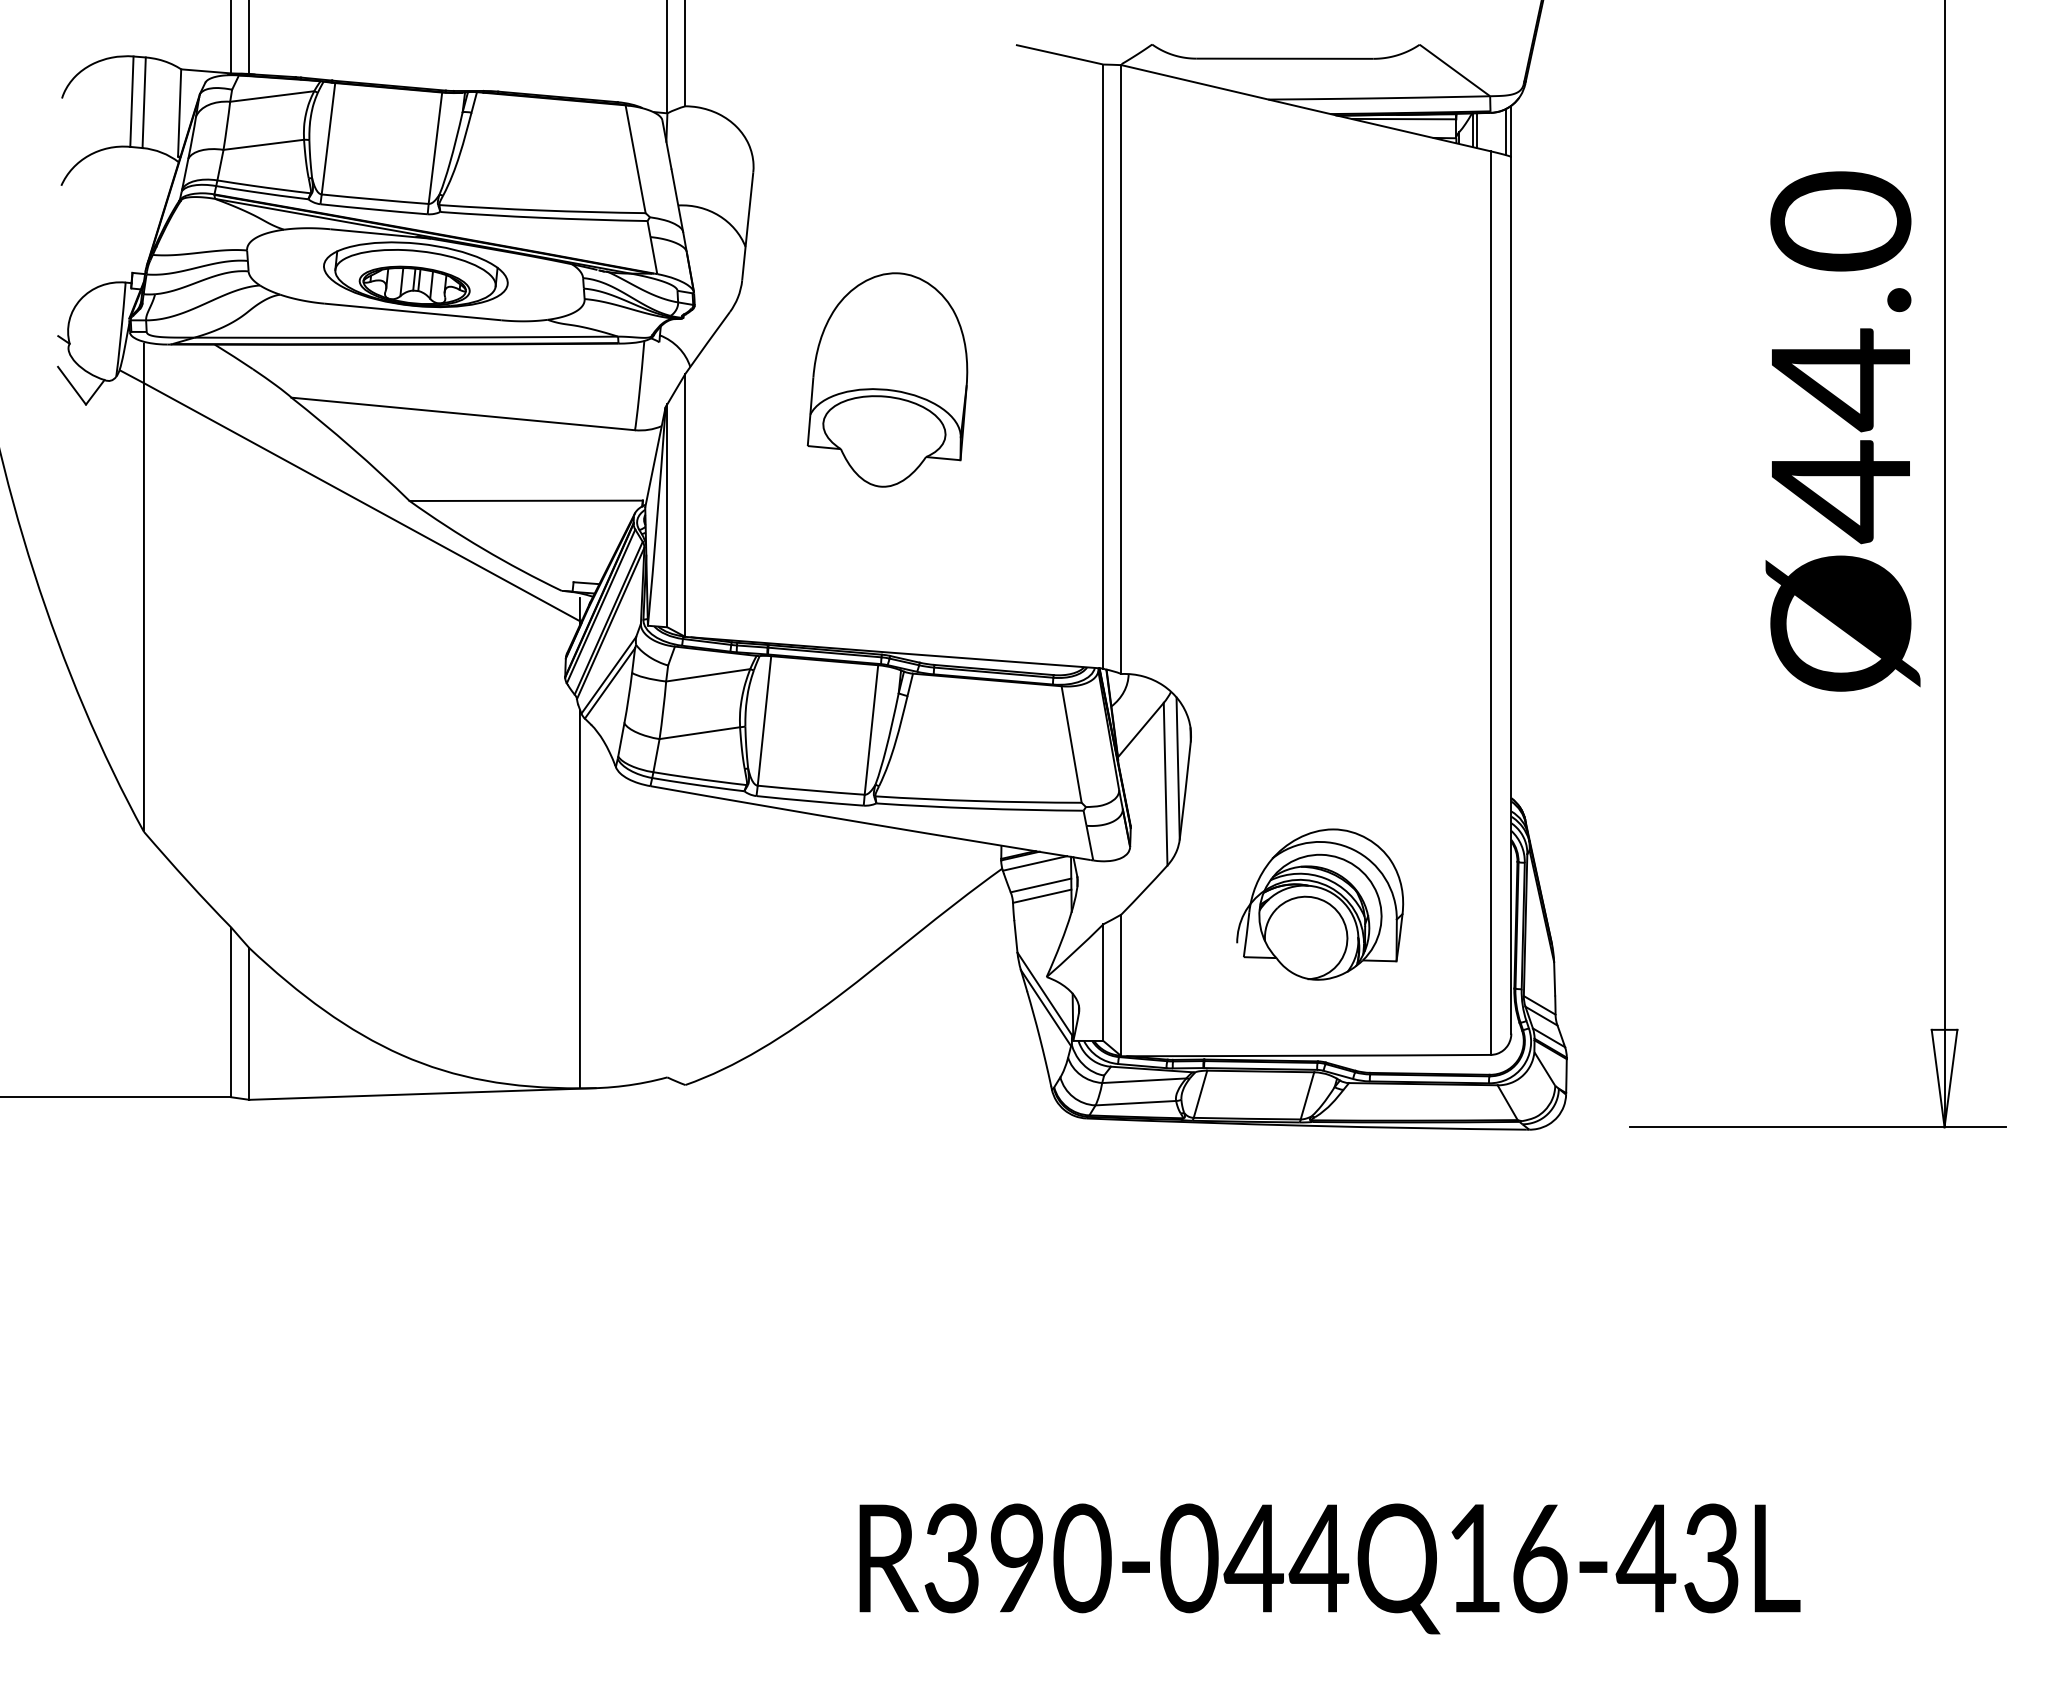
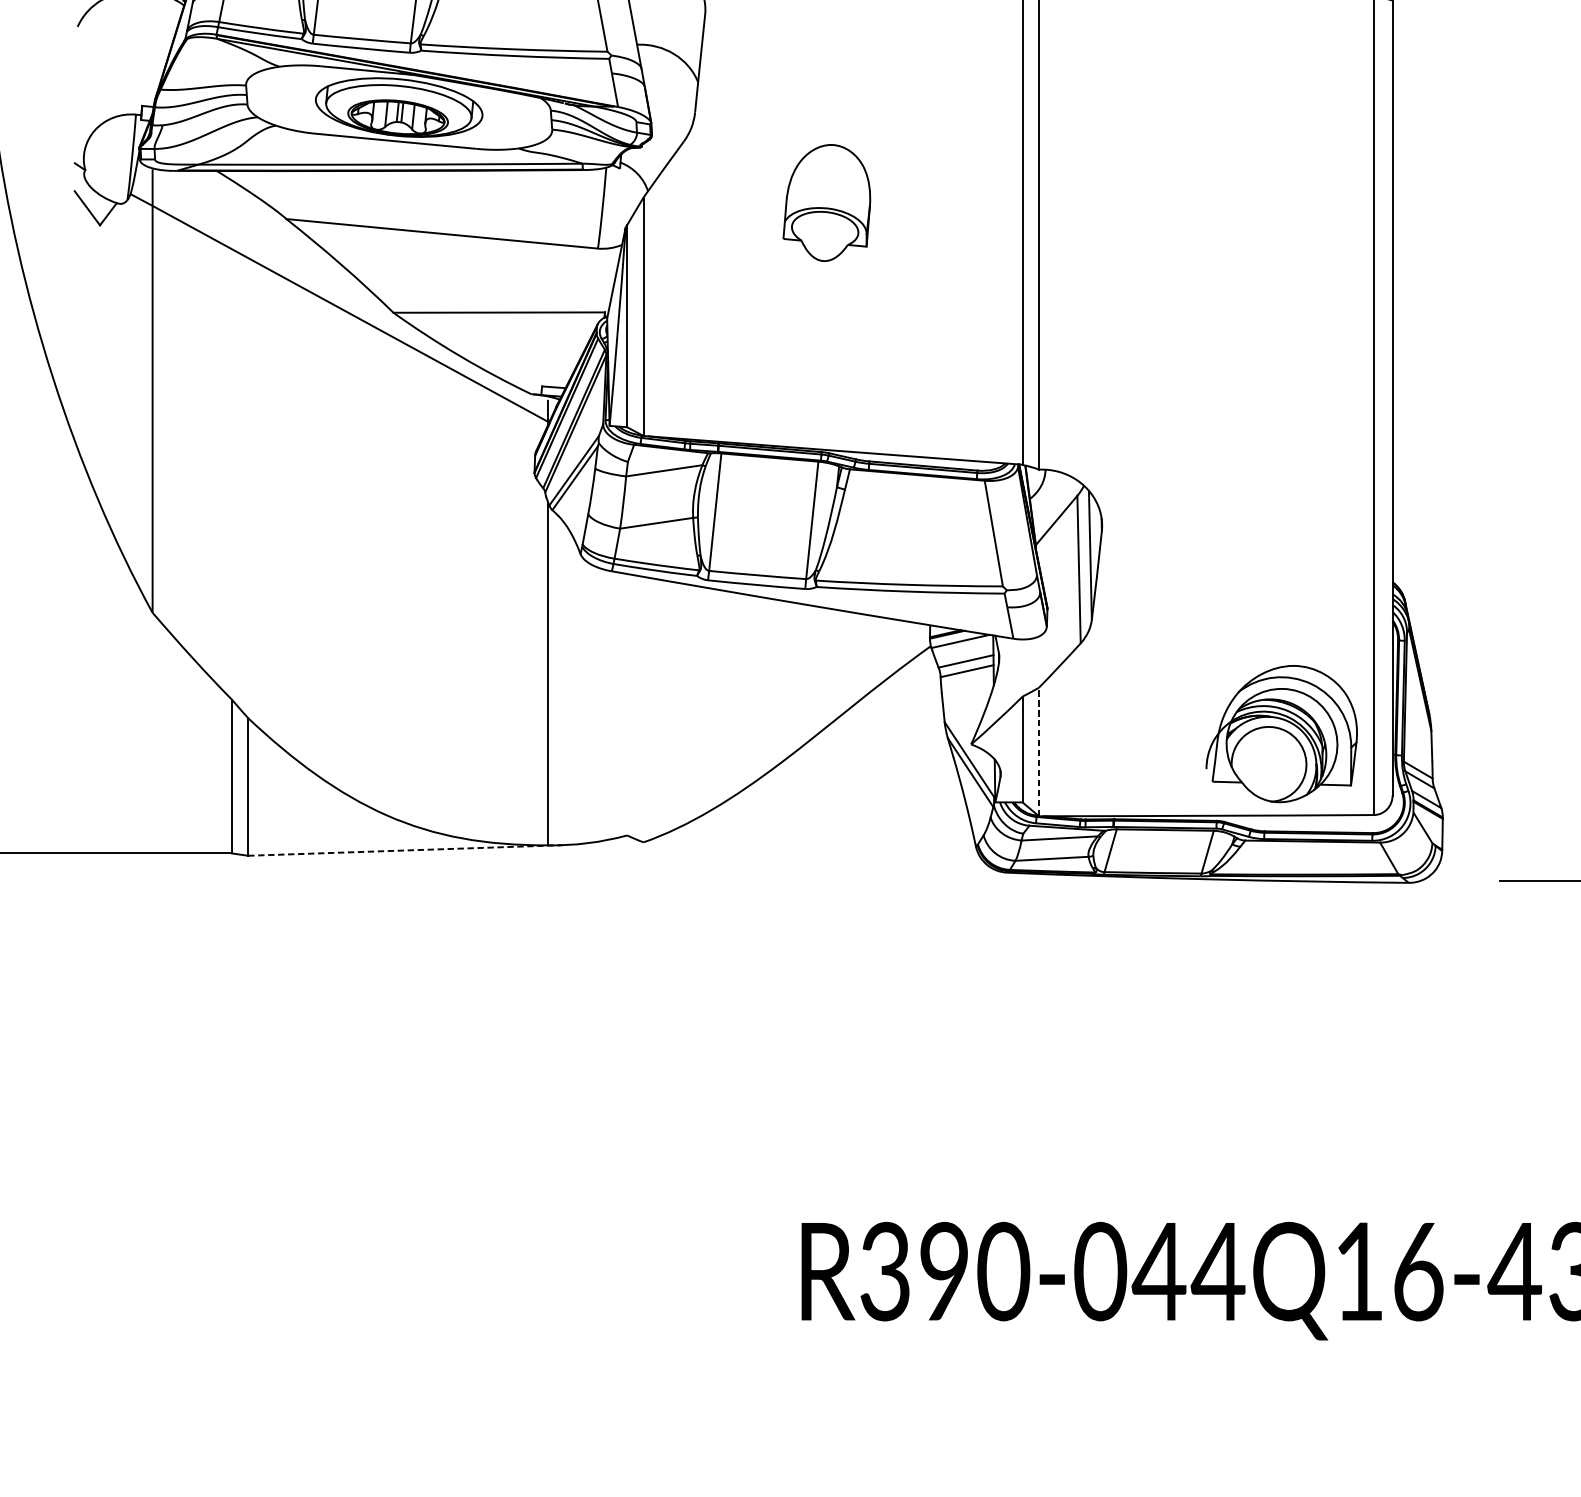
part: (887, 379) -> (826, 202), size x0.6
part: (1320, 904) -> (1282, 733), moved
line: (1121, 985) -> (1039, 752), solid -> dashed
line: (423, 1093) -> (406, 850), solid -> dashed

